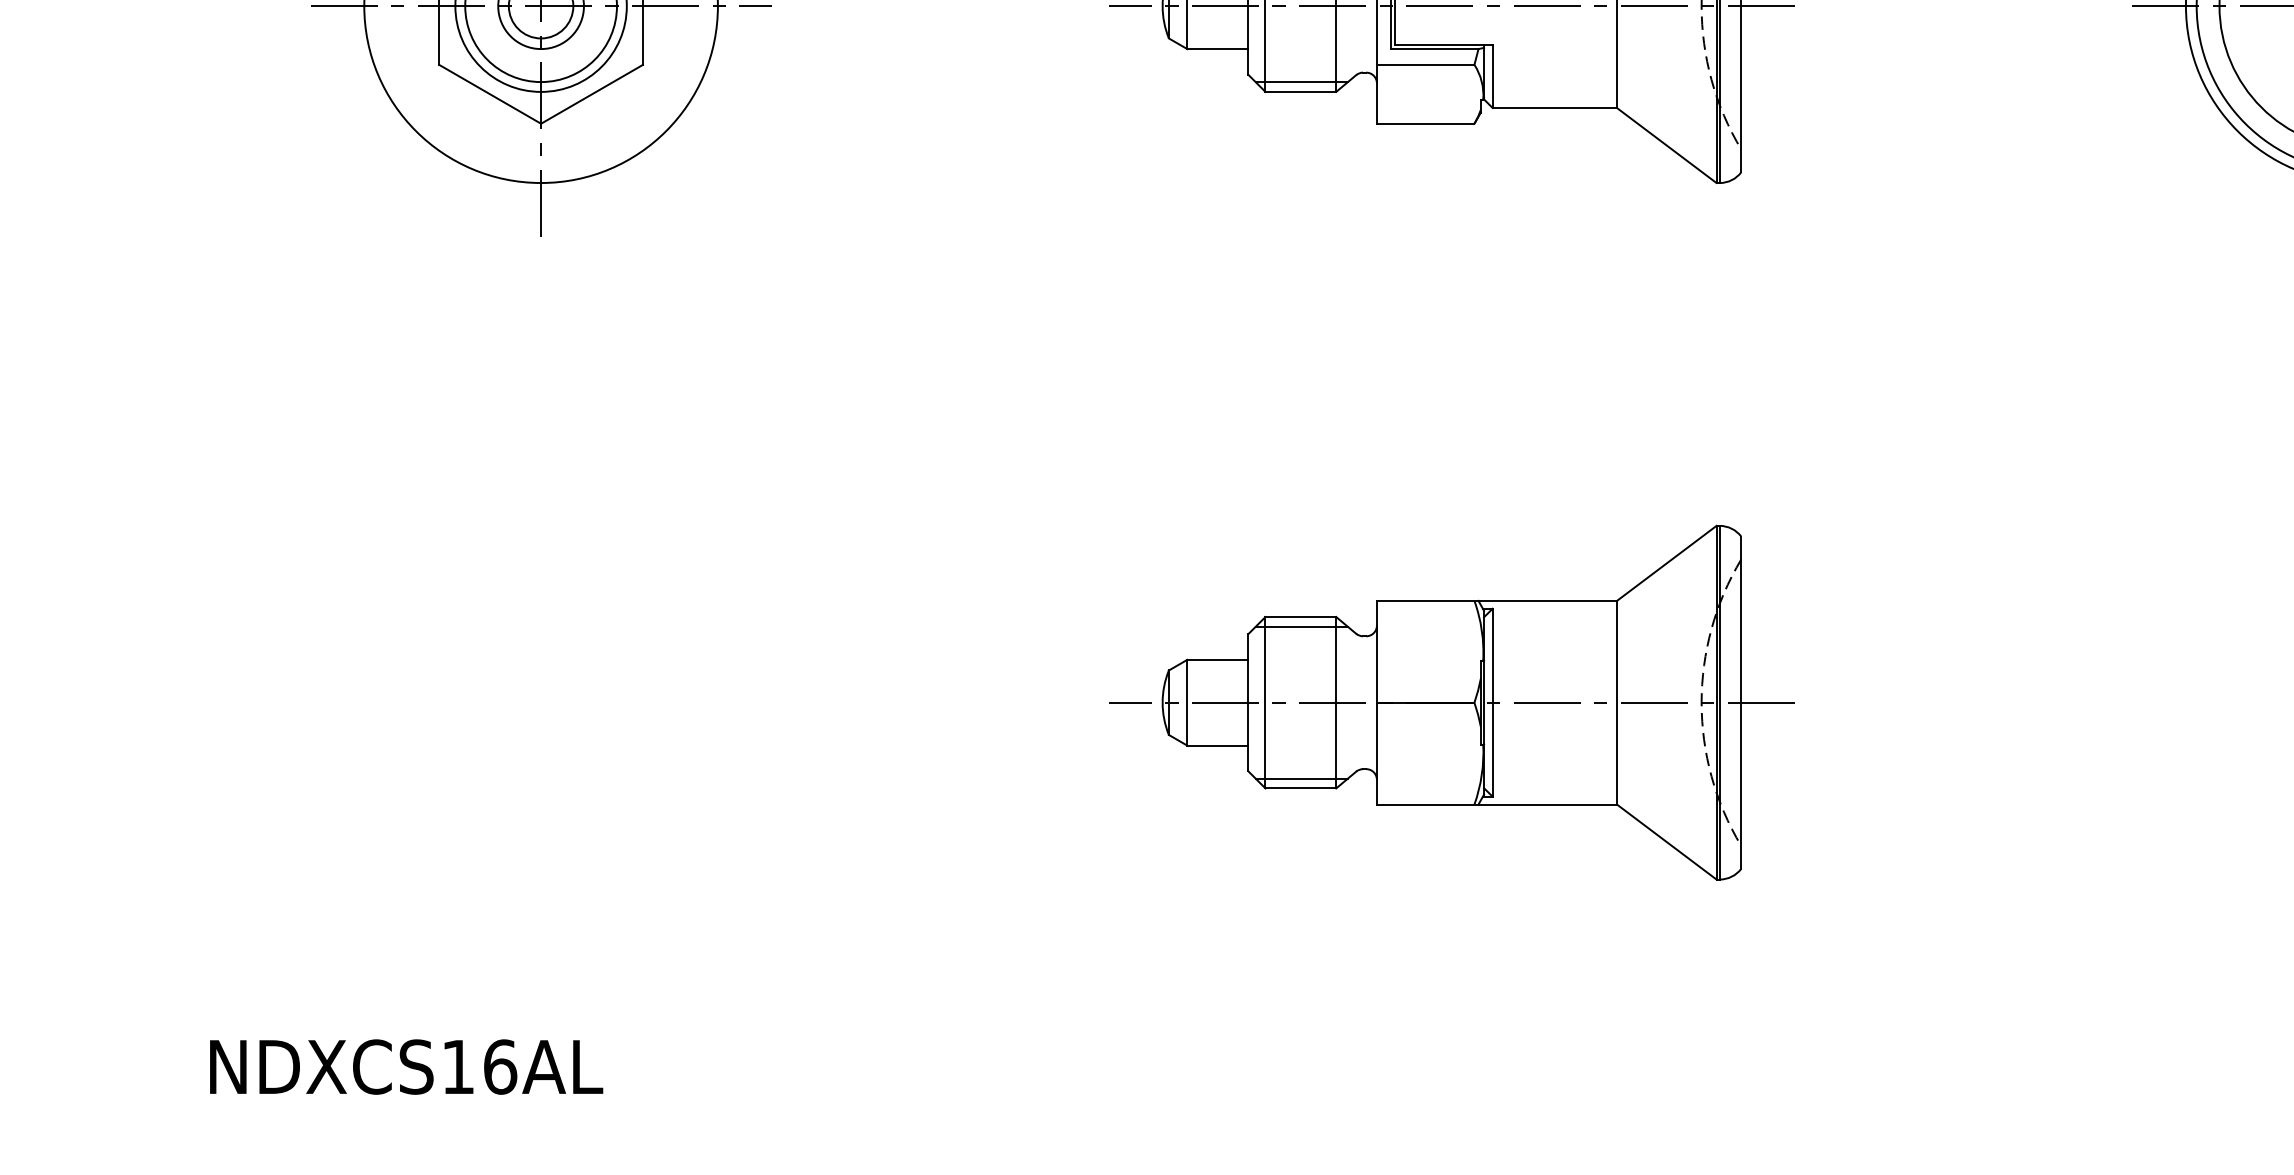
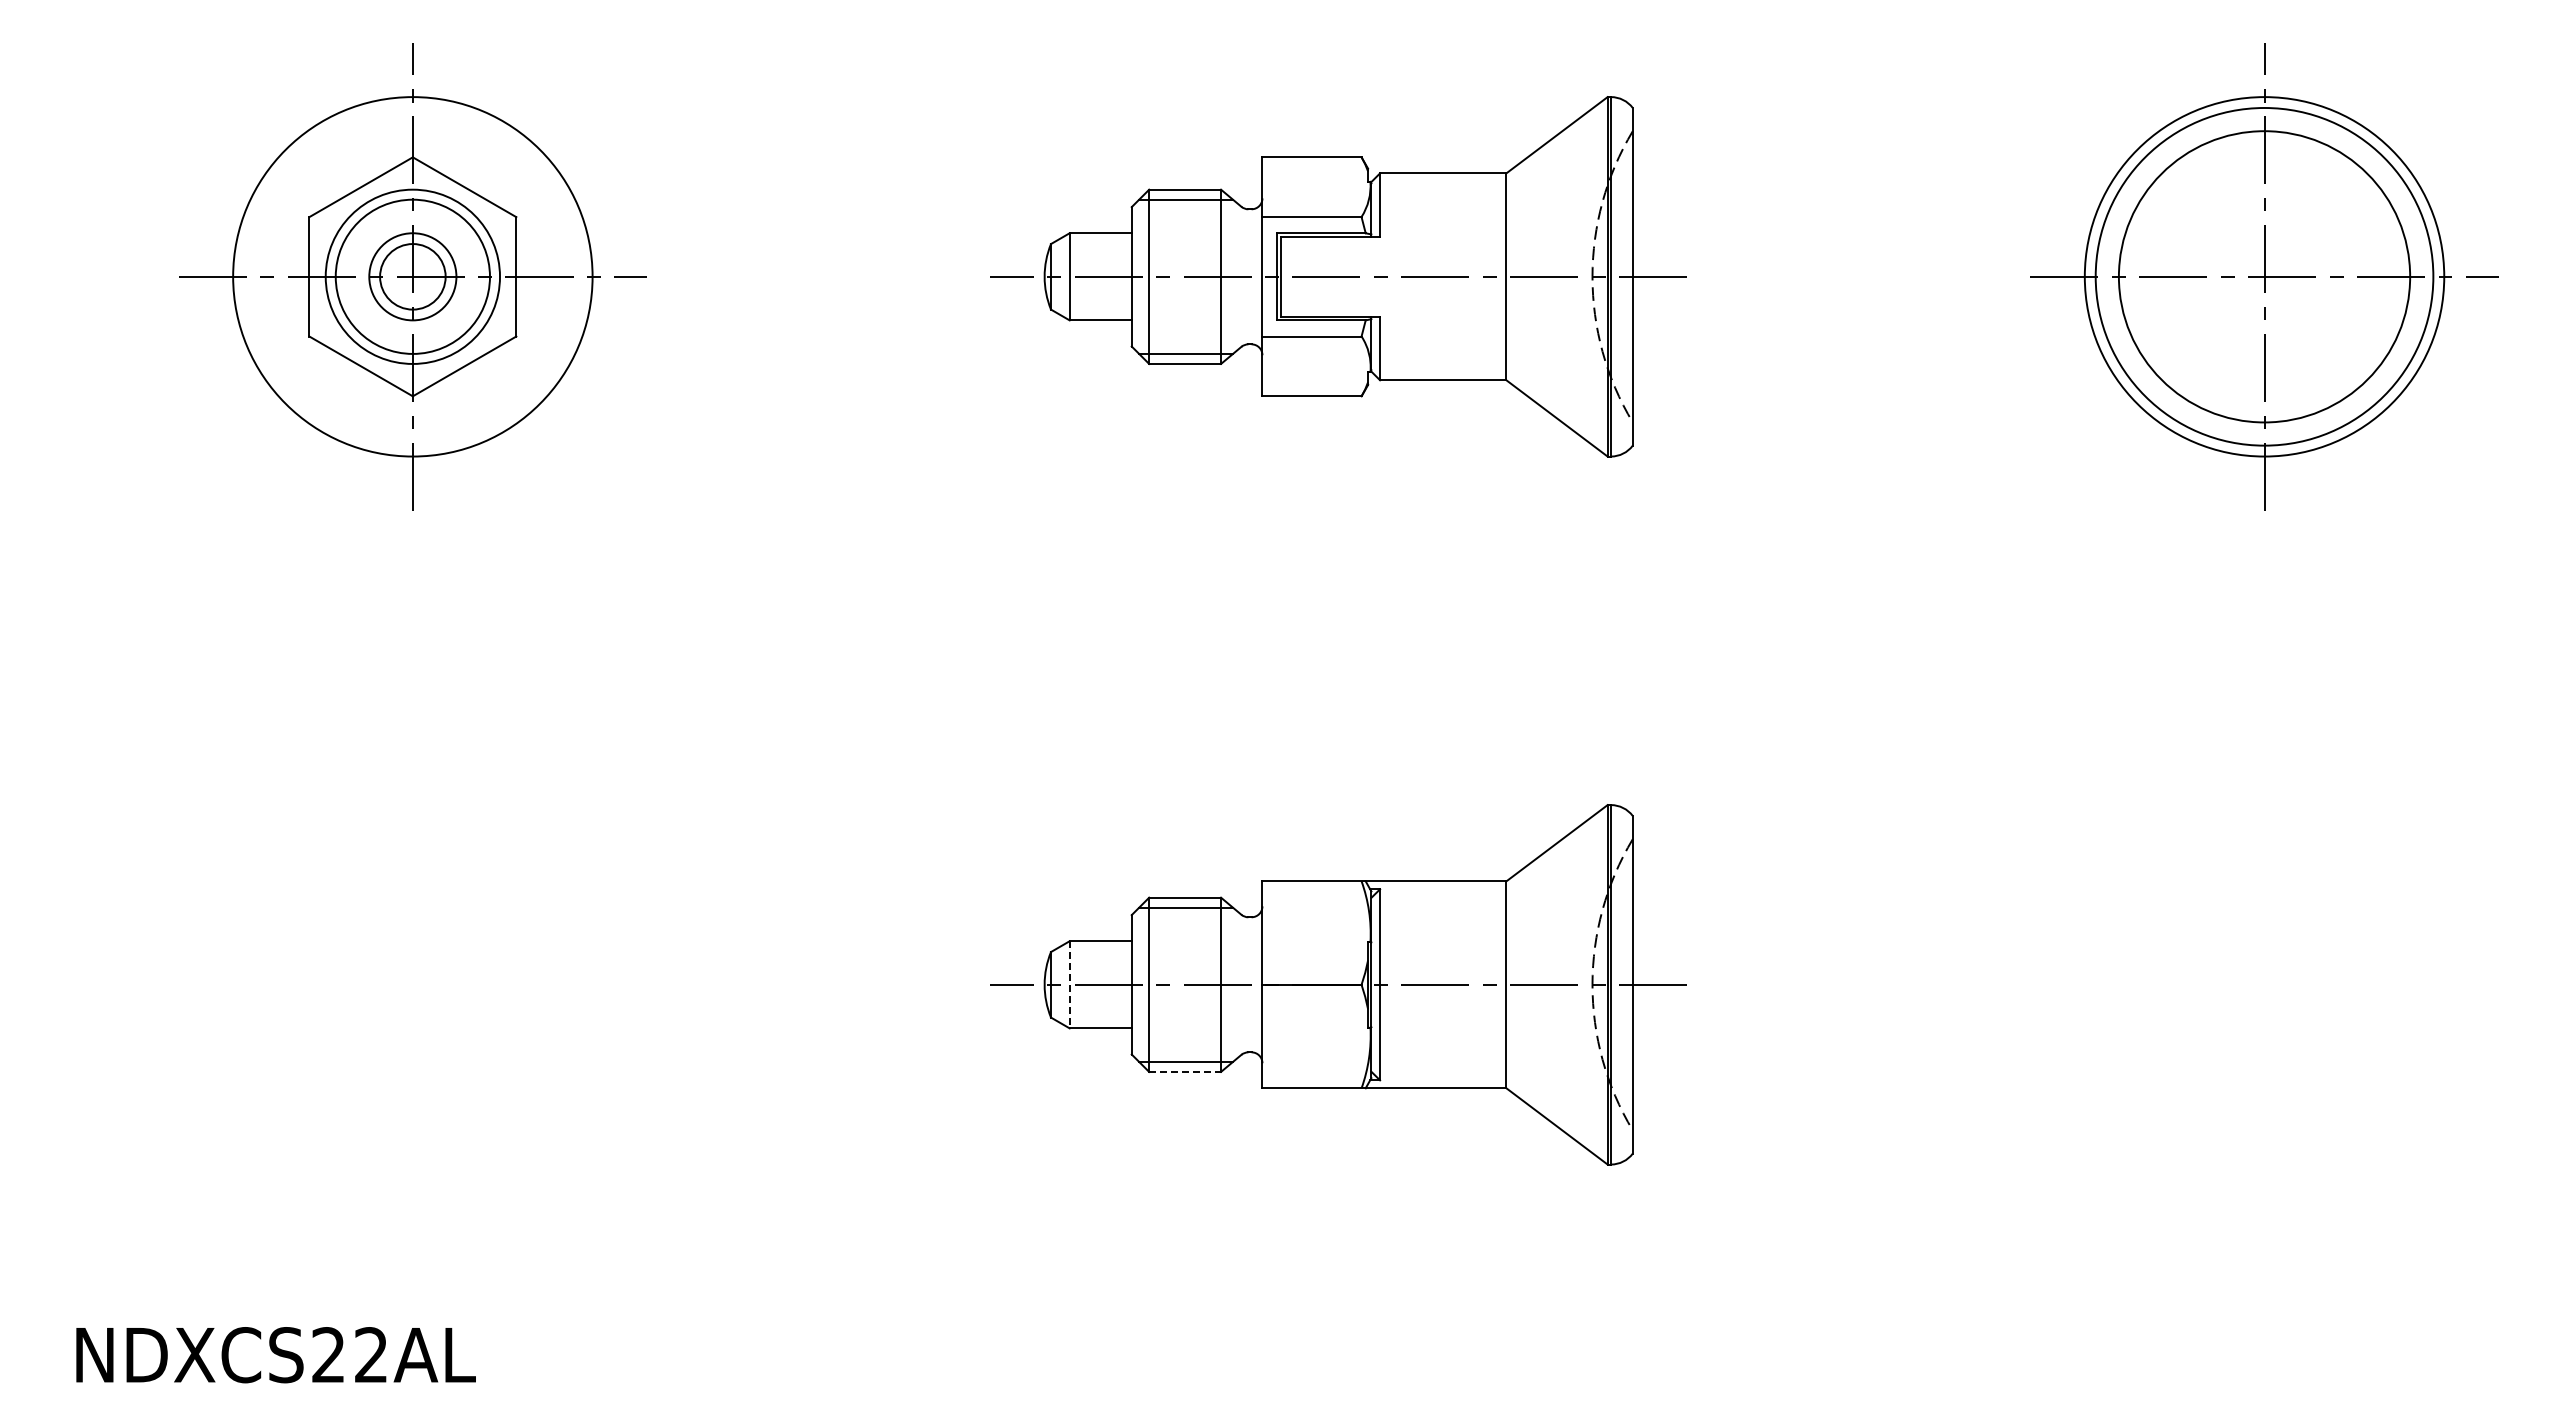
line: (1187, 702) -> (1069, 984), solid -> dashed
line: (1301, 788) -> (1185, 1071), solid -> dashed
text: (479, 1067) -> (350, 1355), NDXCS16AL -> NDXCS22AL

